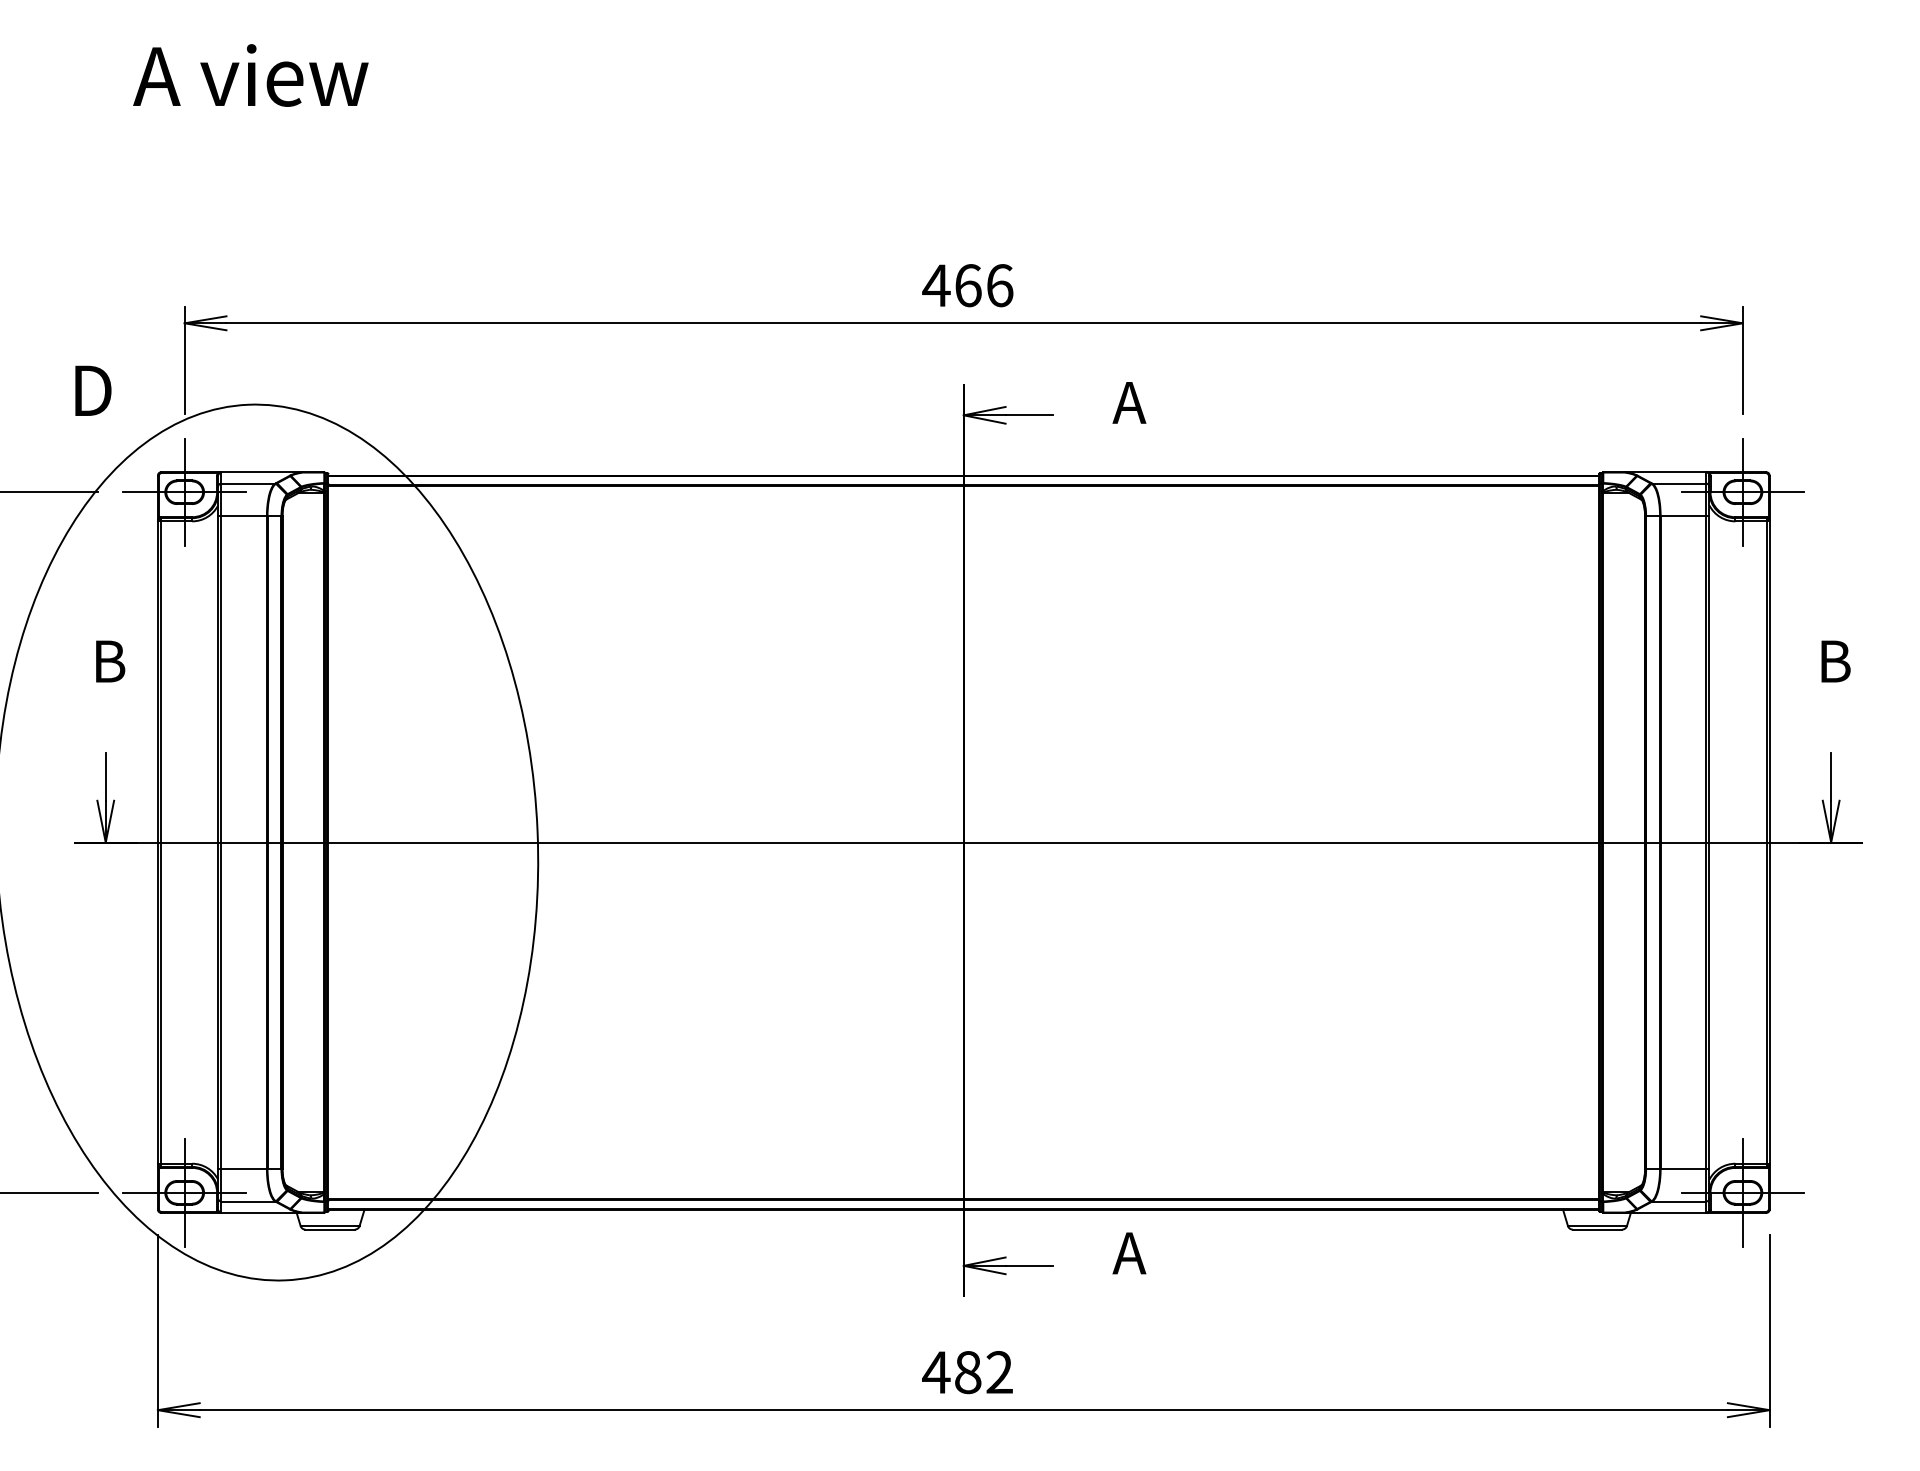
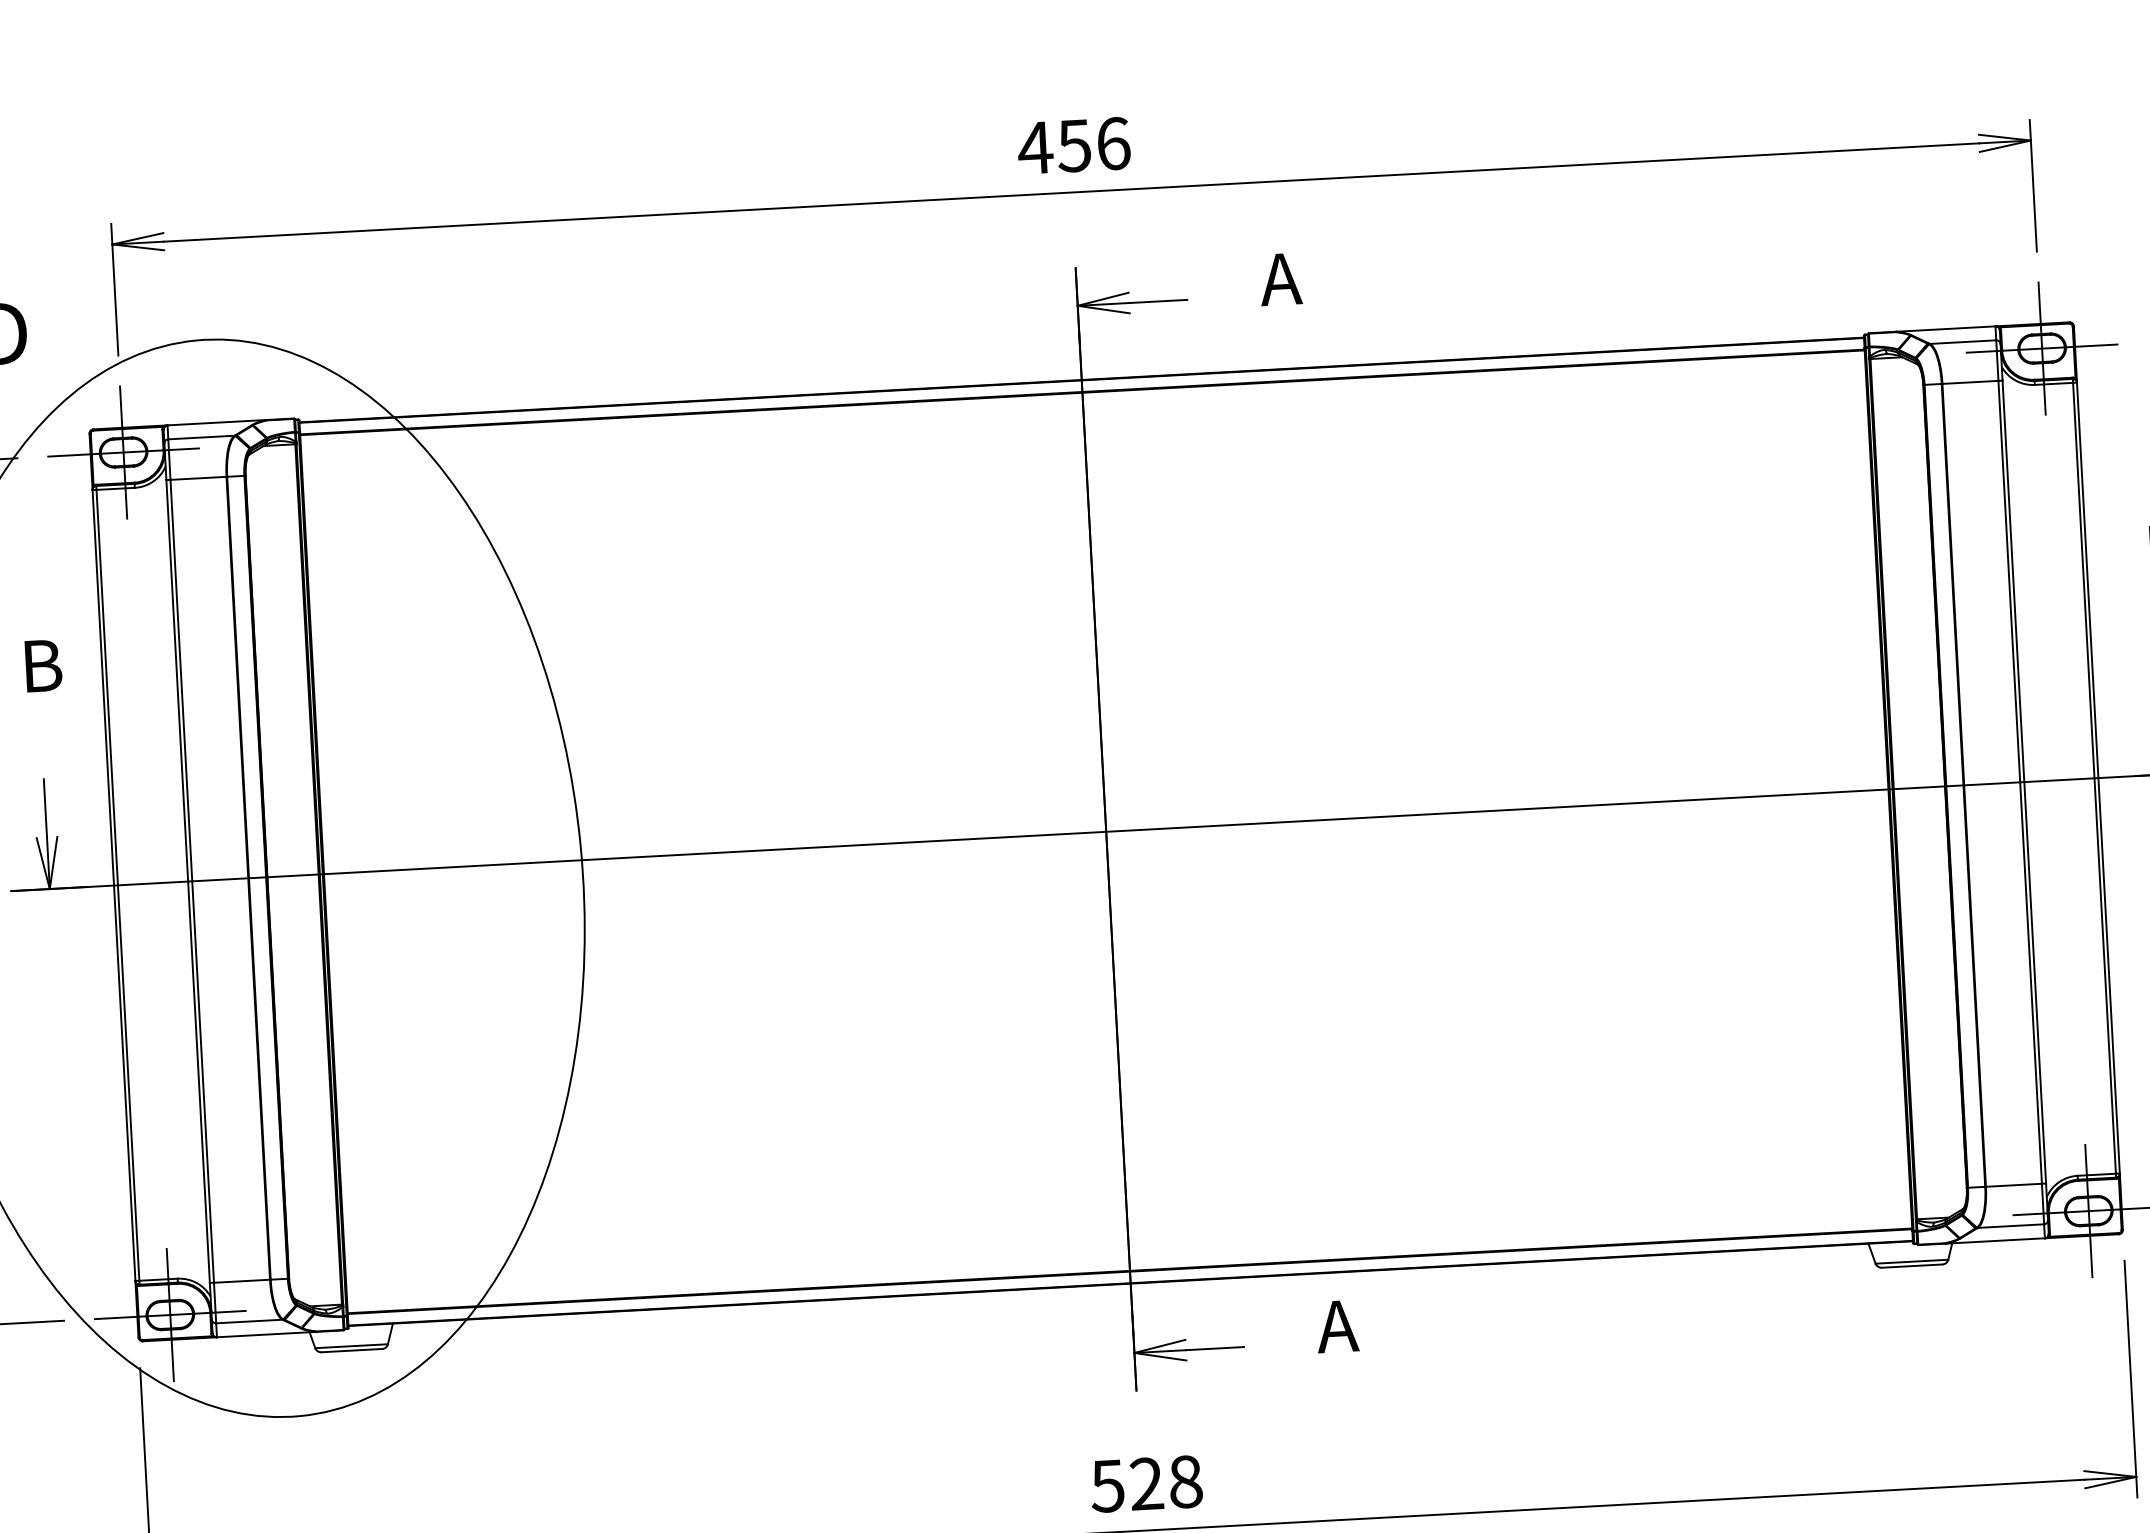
text: (967, 285) -> (1073, 145), 466 -> 456
text: (967, 1372) -> (1146, 1484), 482 -> 528

